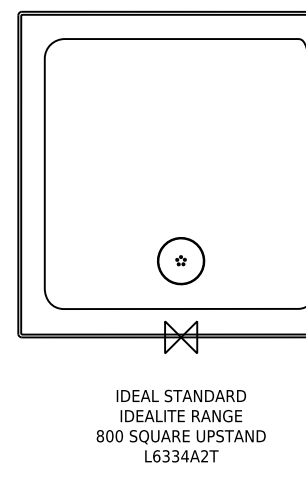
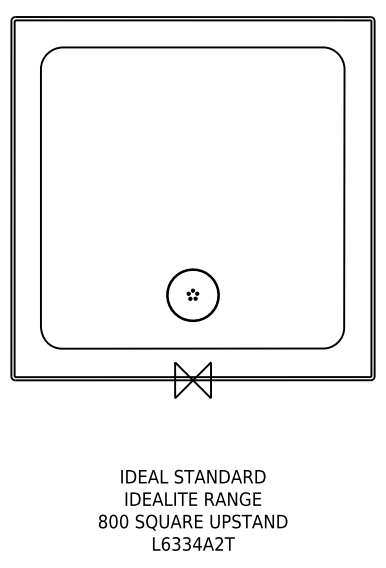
text: (180, 425) -> (192, 509), moved

